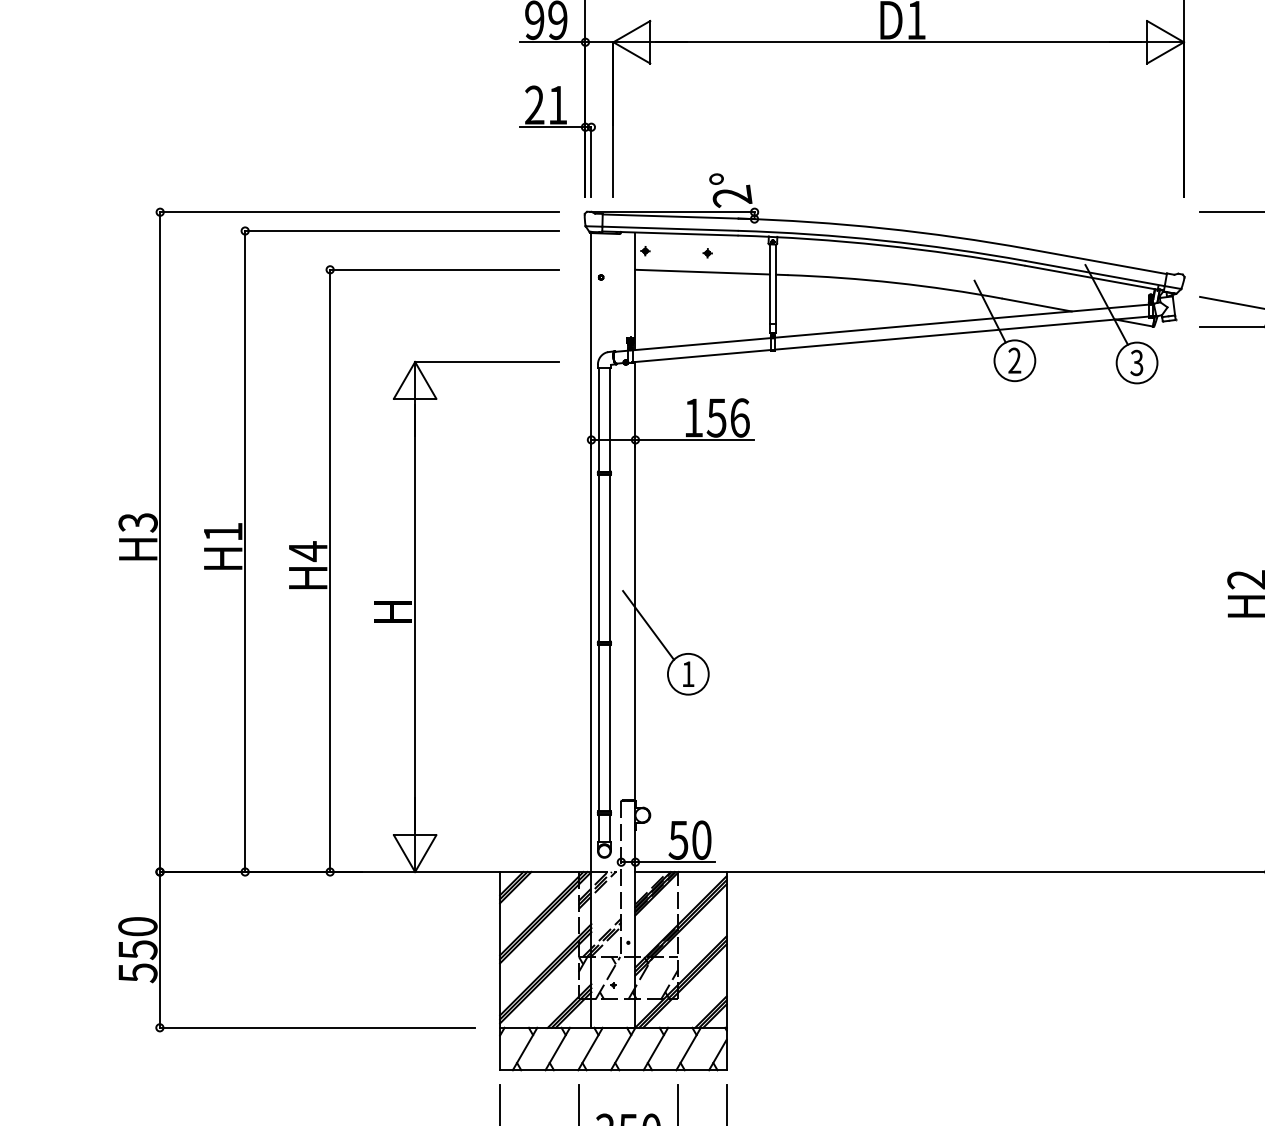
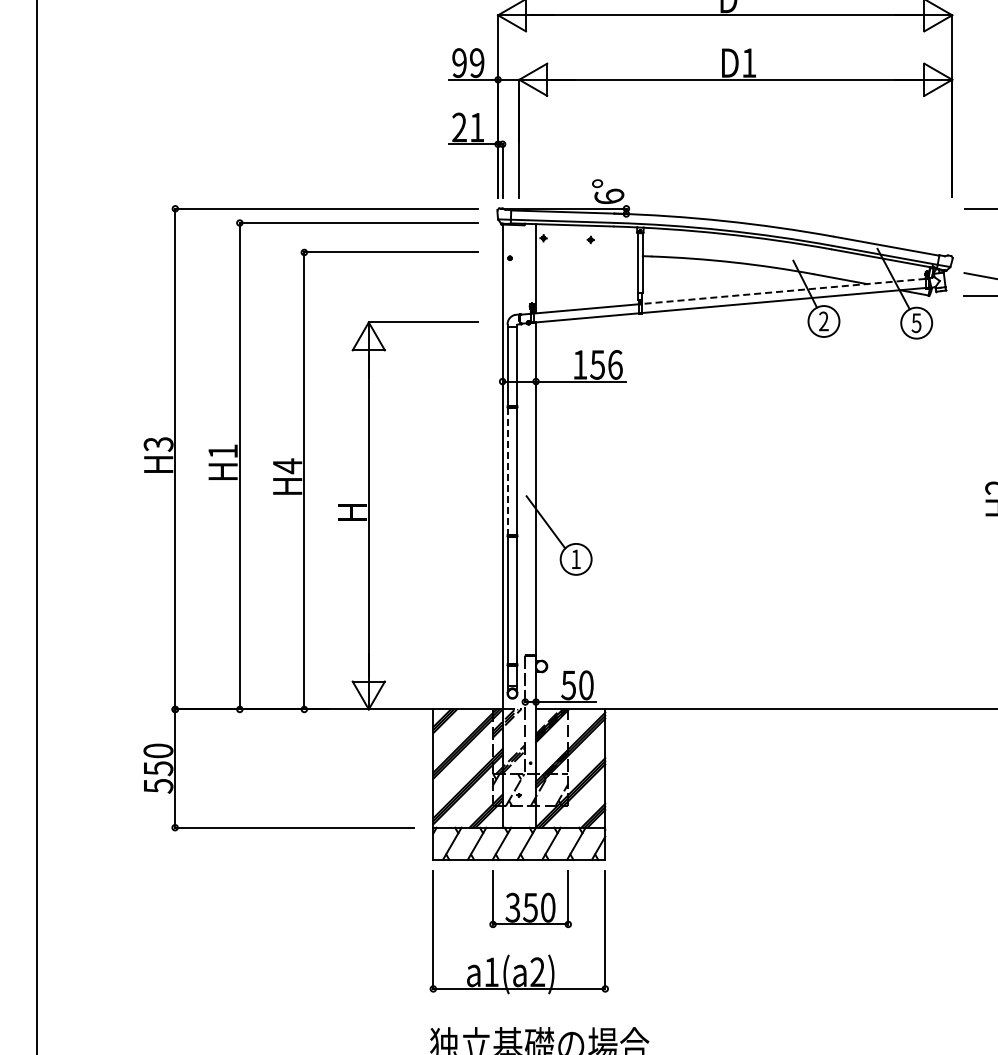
text: (732, 196) -> (609, 196), 2° -> 6°
line: (701, 272) -> (586, 254), removed
line: (961, 321) -> (783, 291), solid -> dashed
text: (1136, 362) -> (916, 322), 3 -> 5
line: (597, 558) -> (507, 471), solid -> dashed

